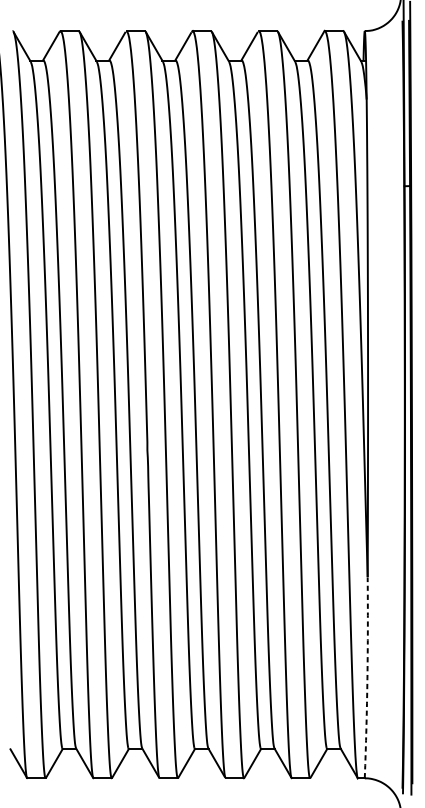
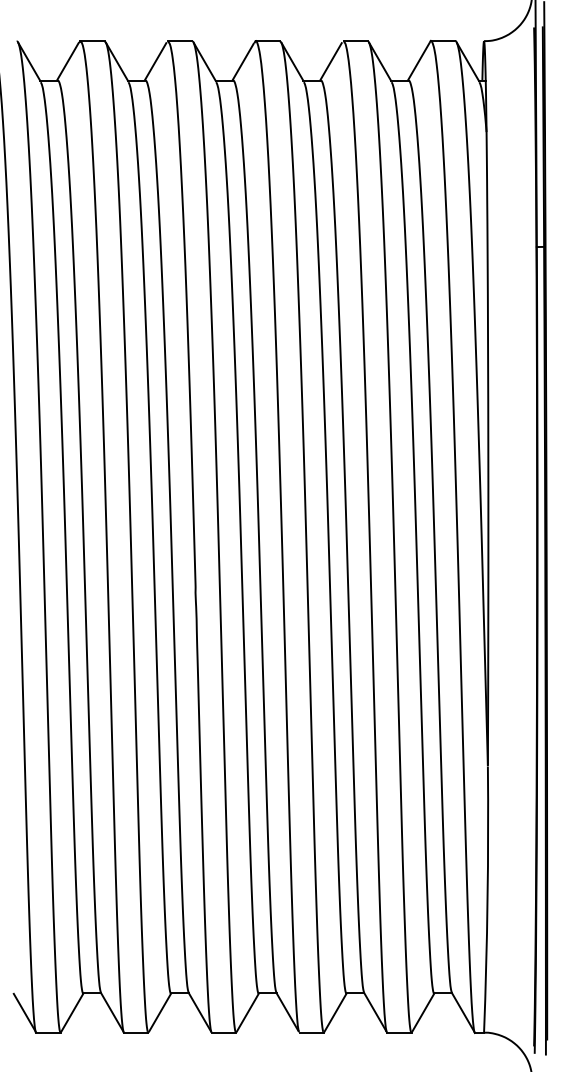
arc: (367, 677) -> (487, 899), dashed -> solid

